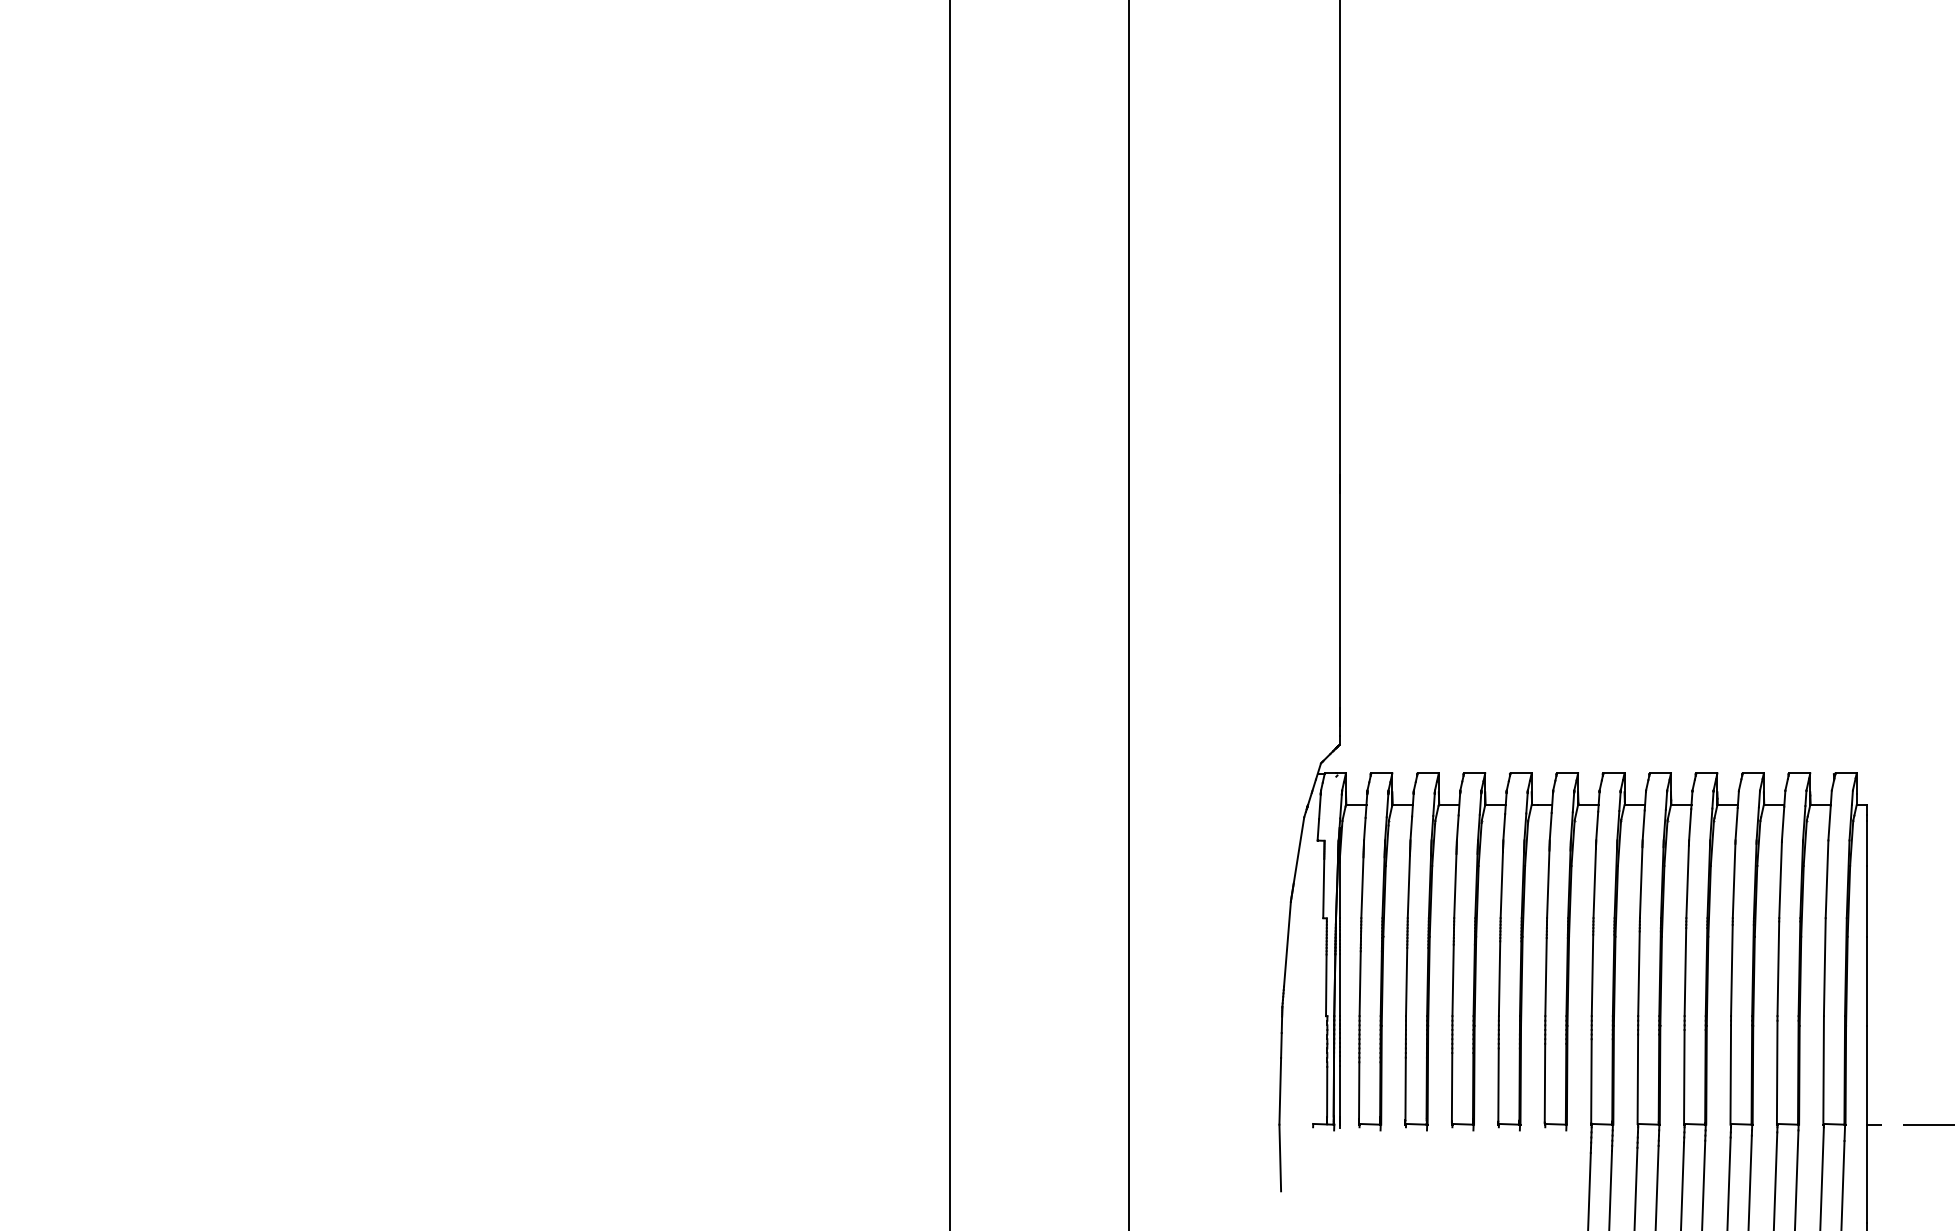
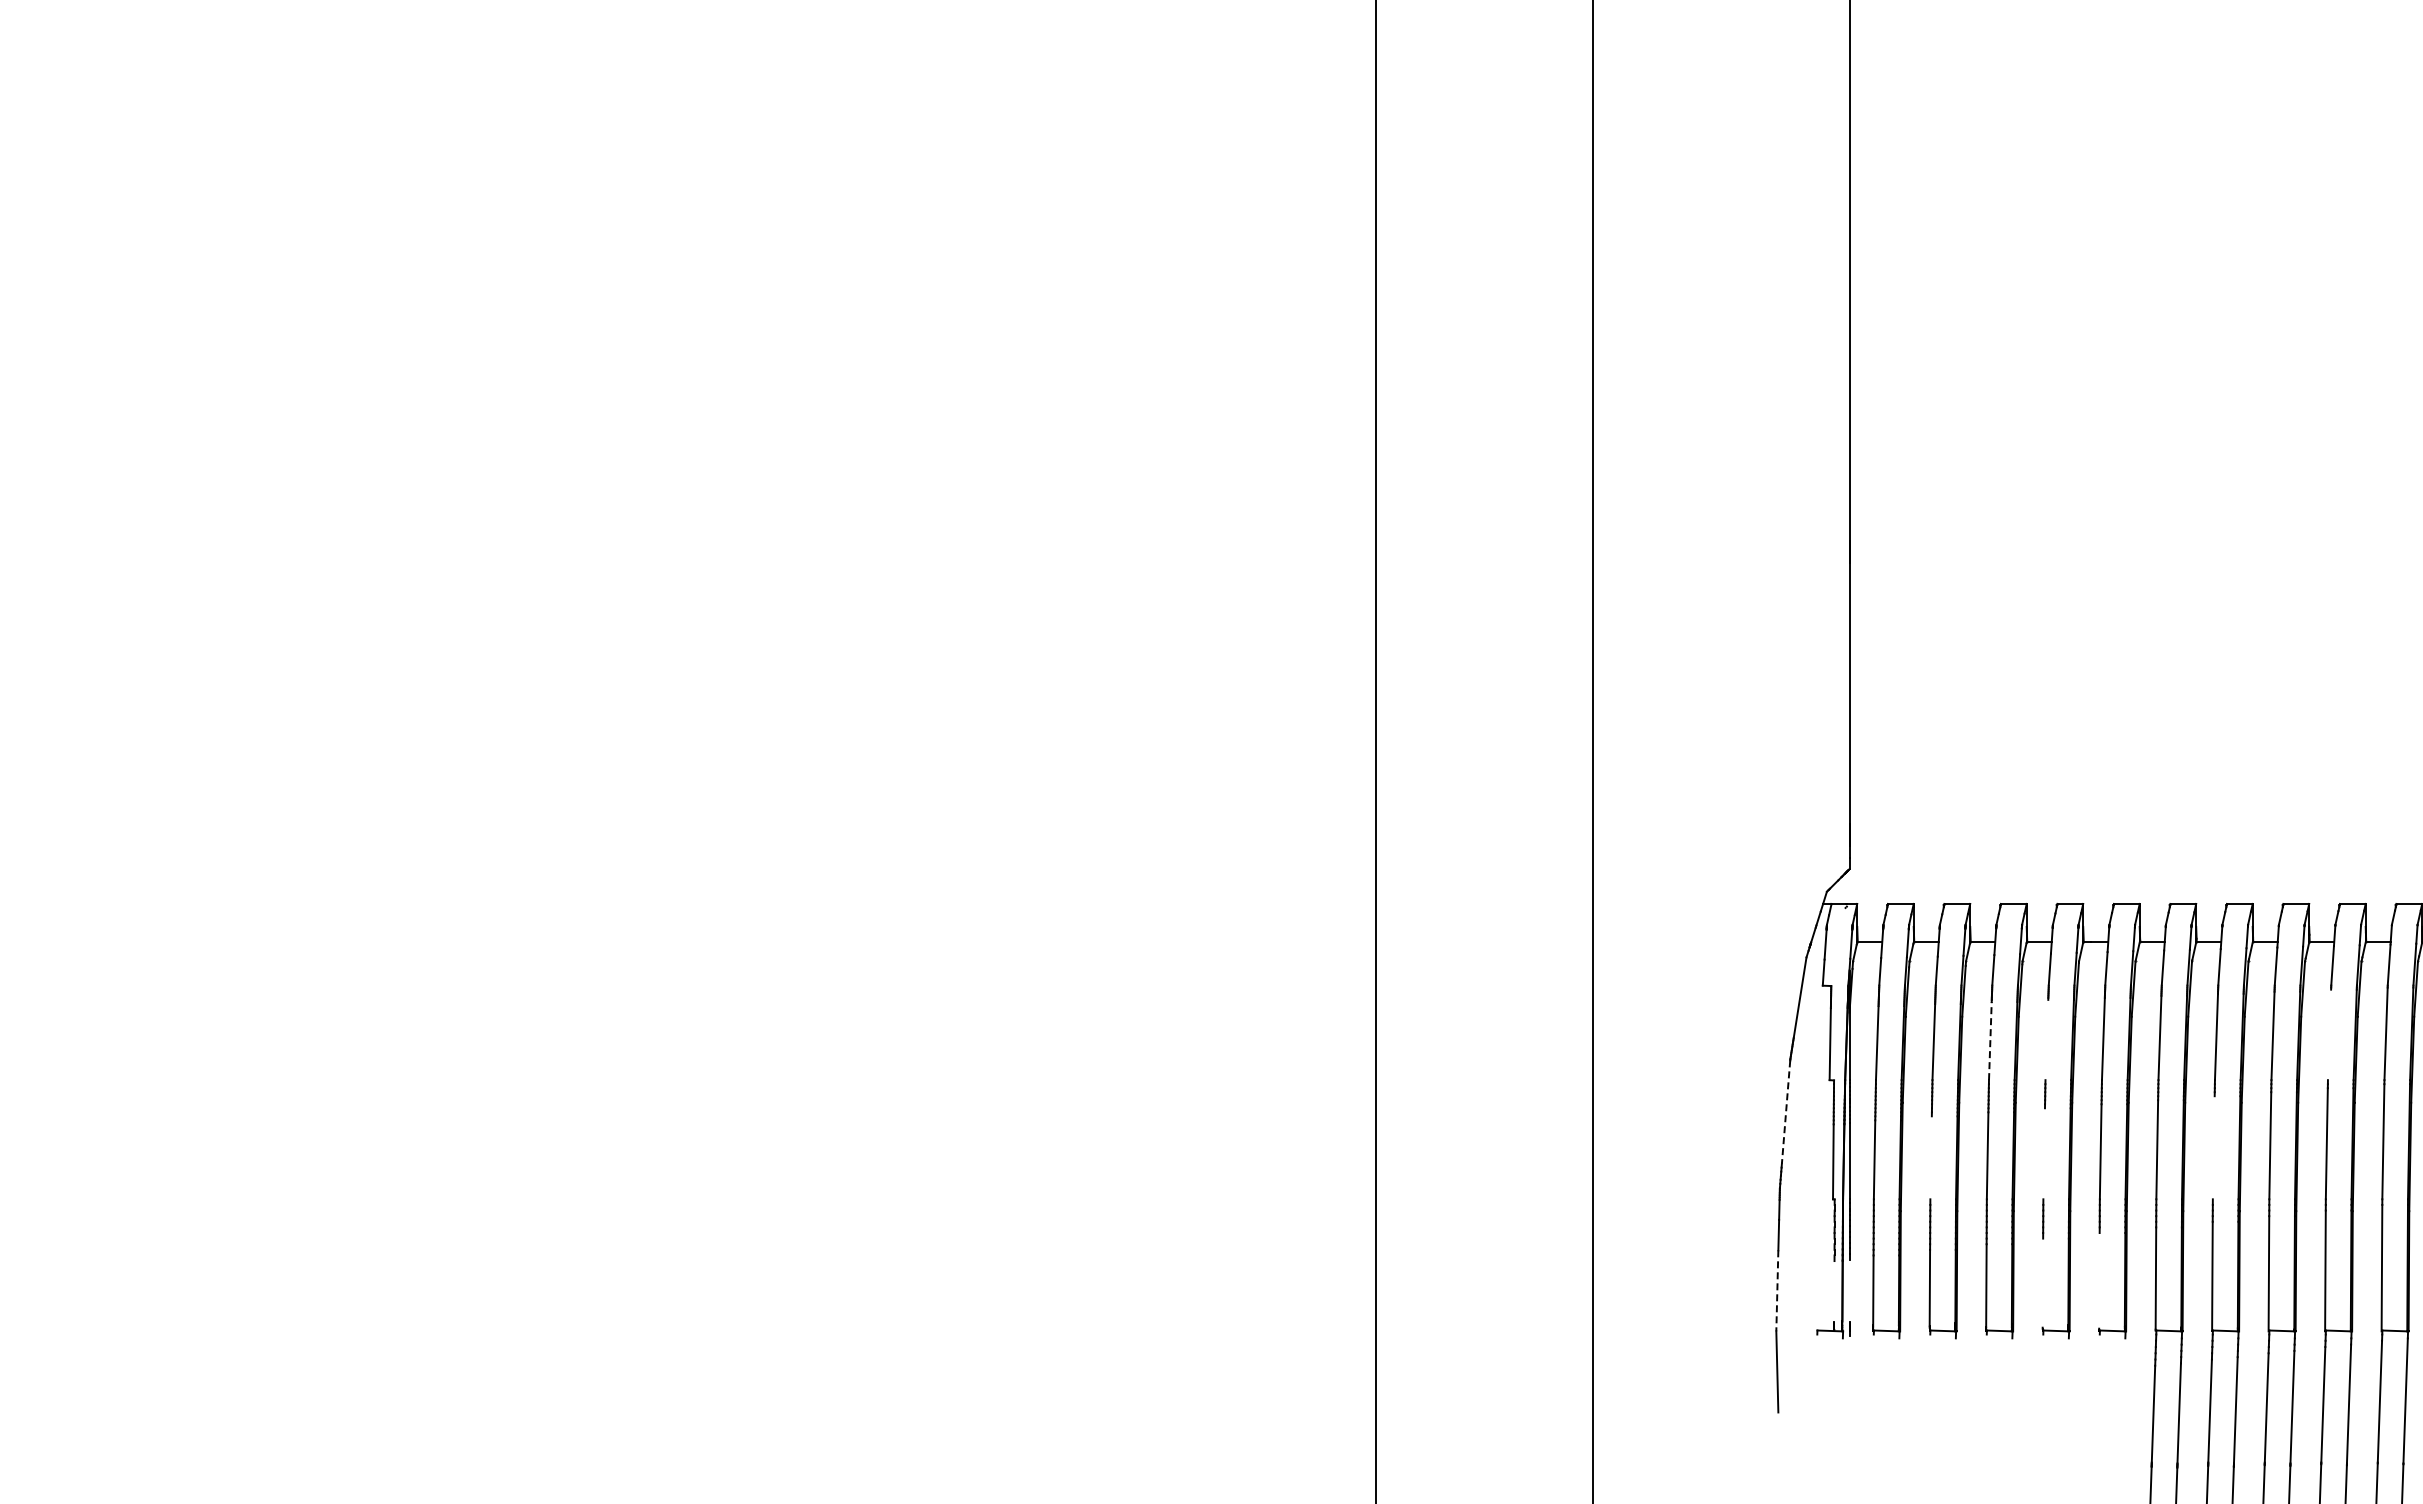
line: (1734, 880) -> (2329, 1034), removed
line: (1501, 884) -> (2046, 1039), removed
line: (1455, 885) -> (1990, 1040), solid -> dashed
line: (1287, 944) -> (1786, 1112), solid -> dashed
line: (1638, 973) -> (2213, 1147), removed
line: (1499, 978) -> (2043, 1153), removed
line: (1406, 981) -> (1930, 1157), removed
line: (1545, 1082) -> (2099, 1280), removed
line: (1498, 1084) -> (2042, 1282), removed
line: (1280, 1091) -> (1777, 1290), solid -> dashed
line: (1327, 1091) -> (1834, 1291), removed
line: (1339, 1091) -> (1849, 1290), removed

